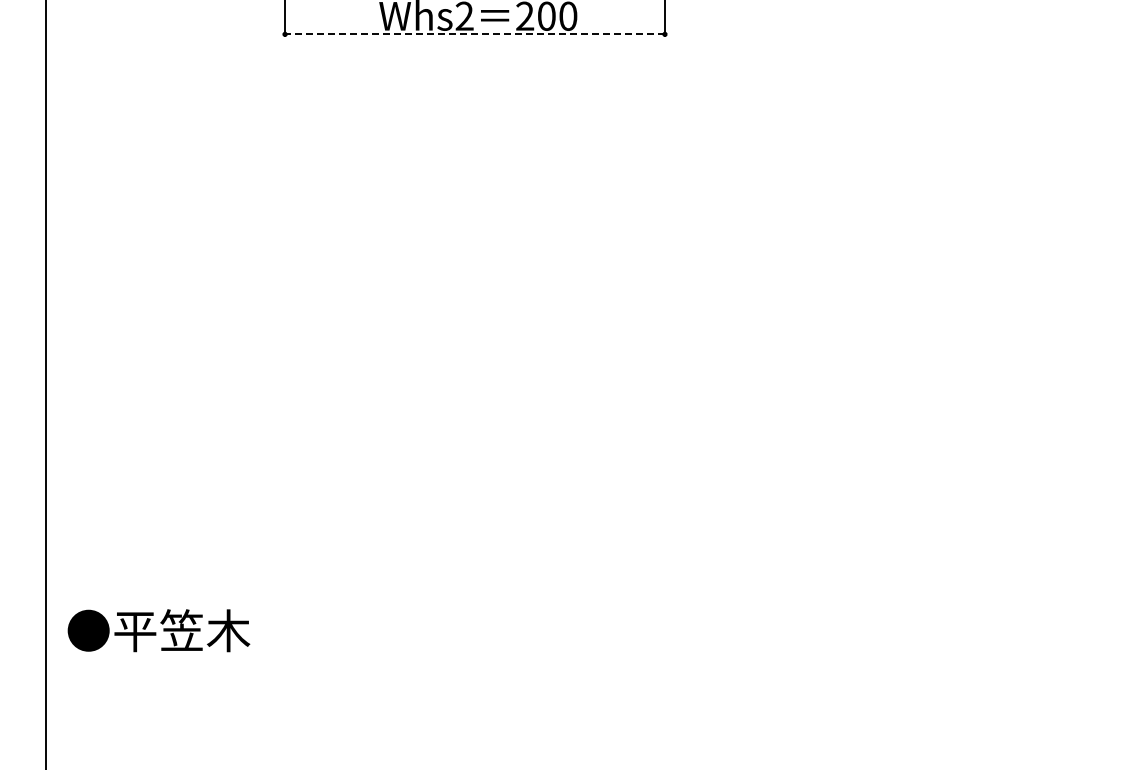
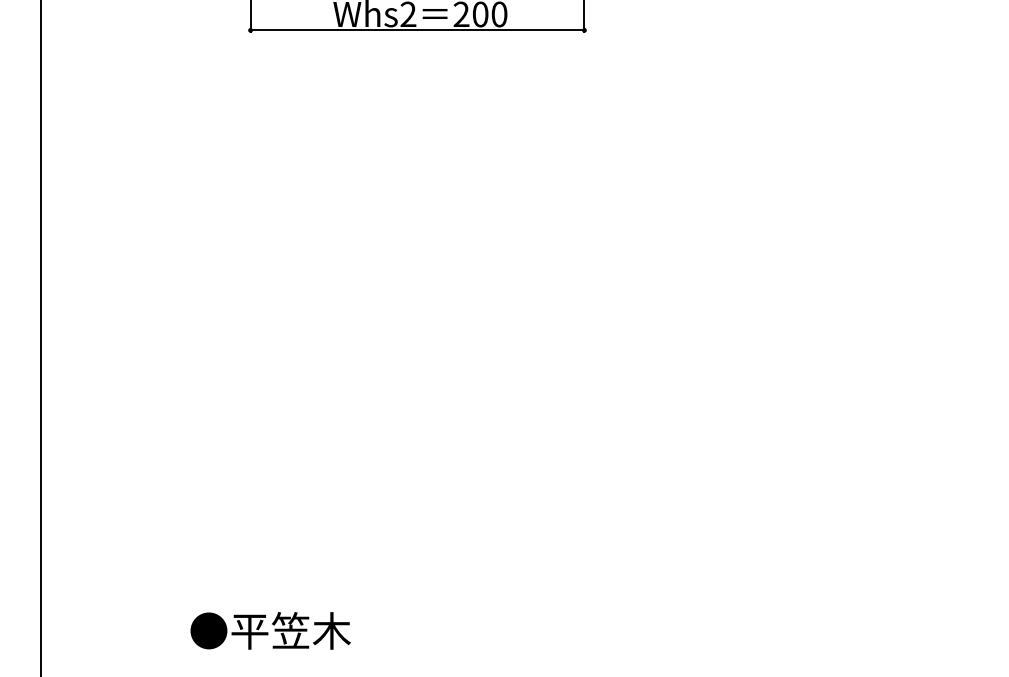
line: (475, 34) -> (417, 30), dashed -> solid
text: (158, 630) -> (270, 630), moved

